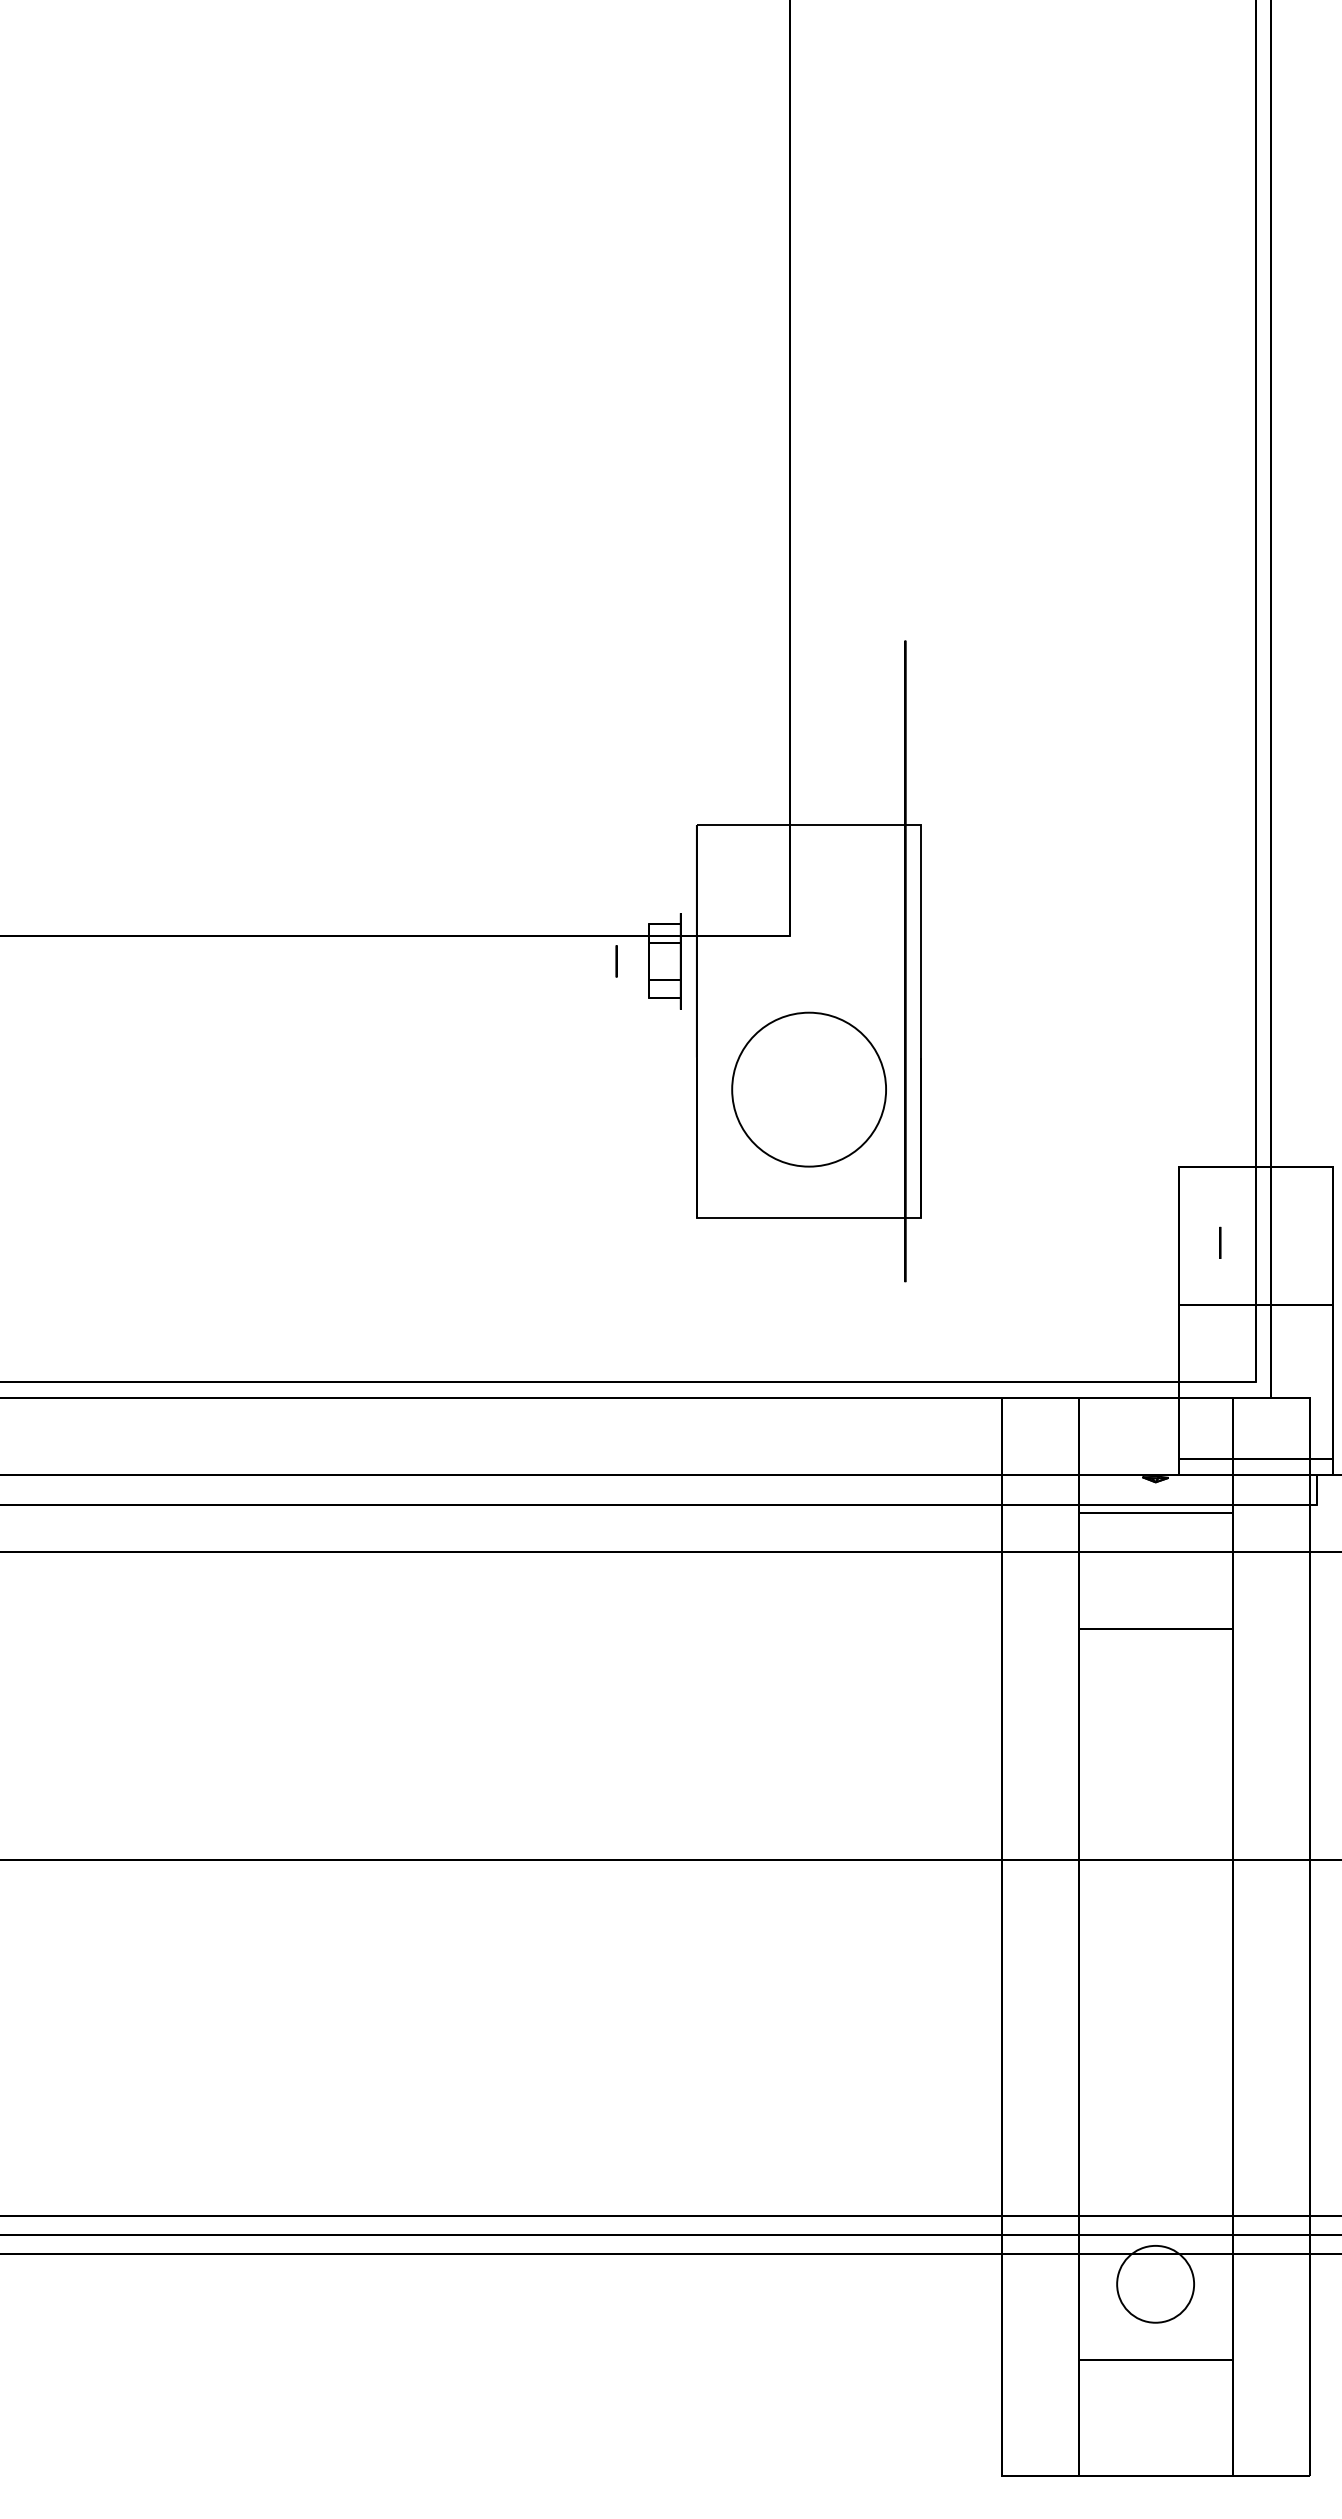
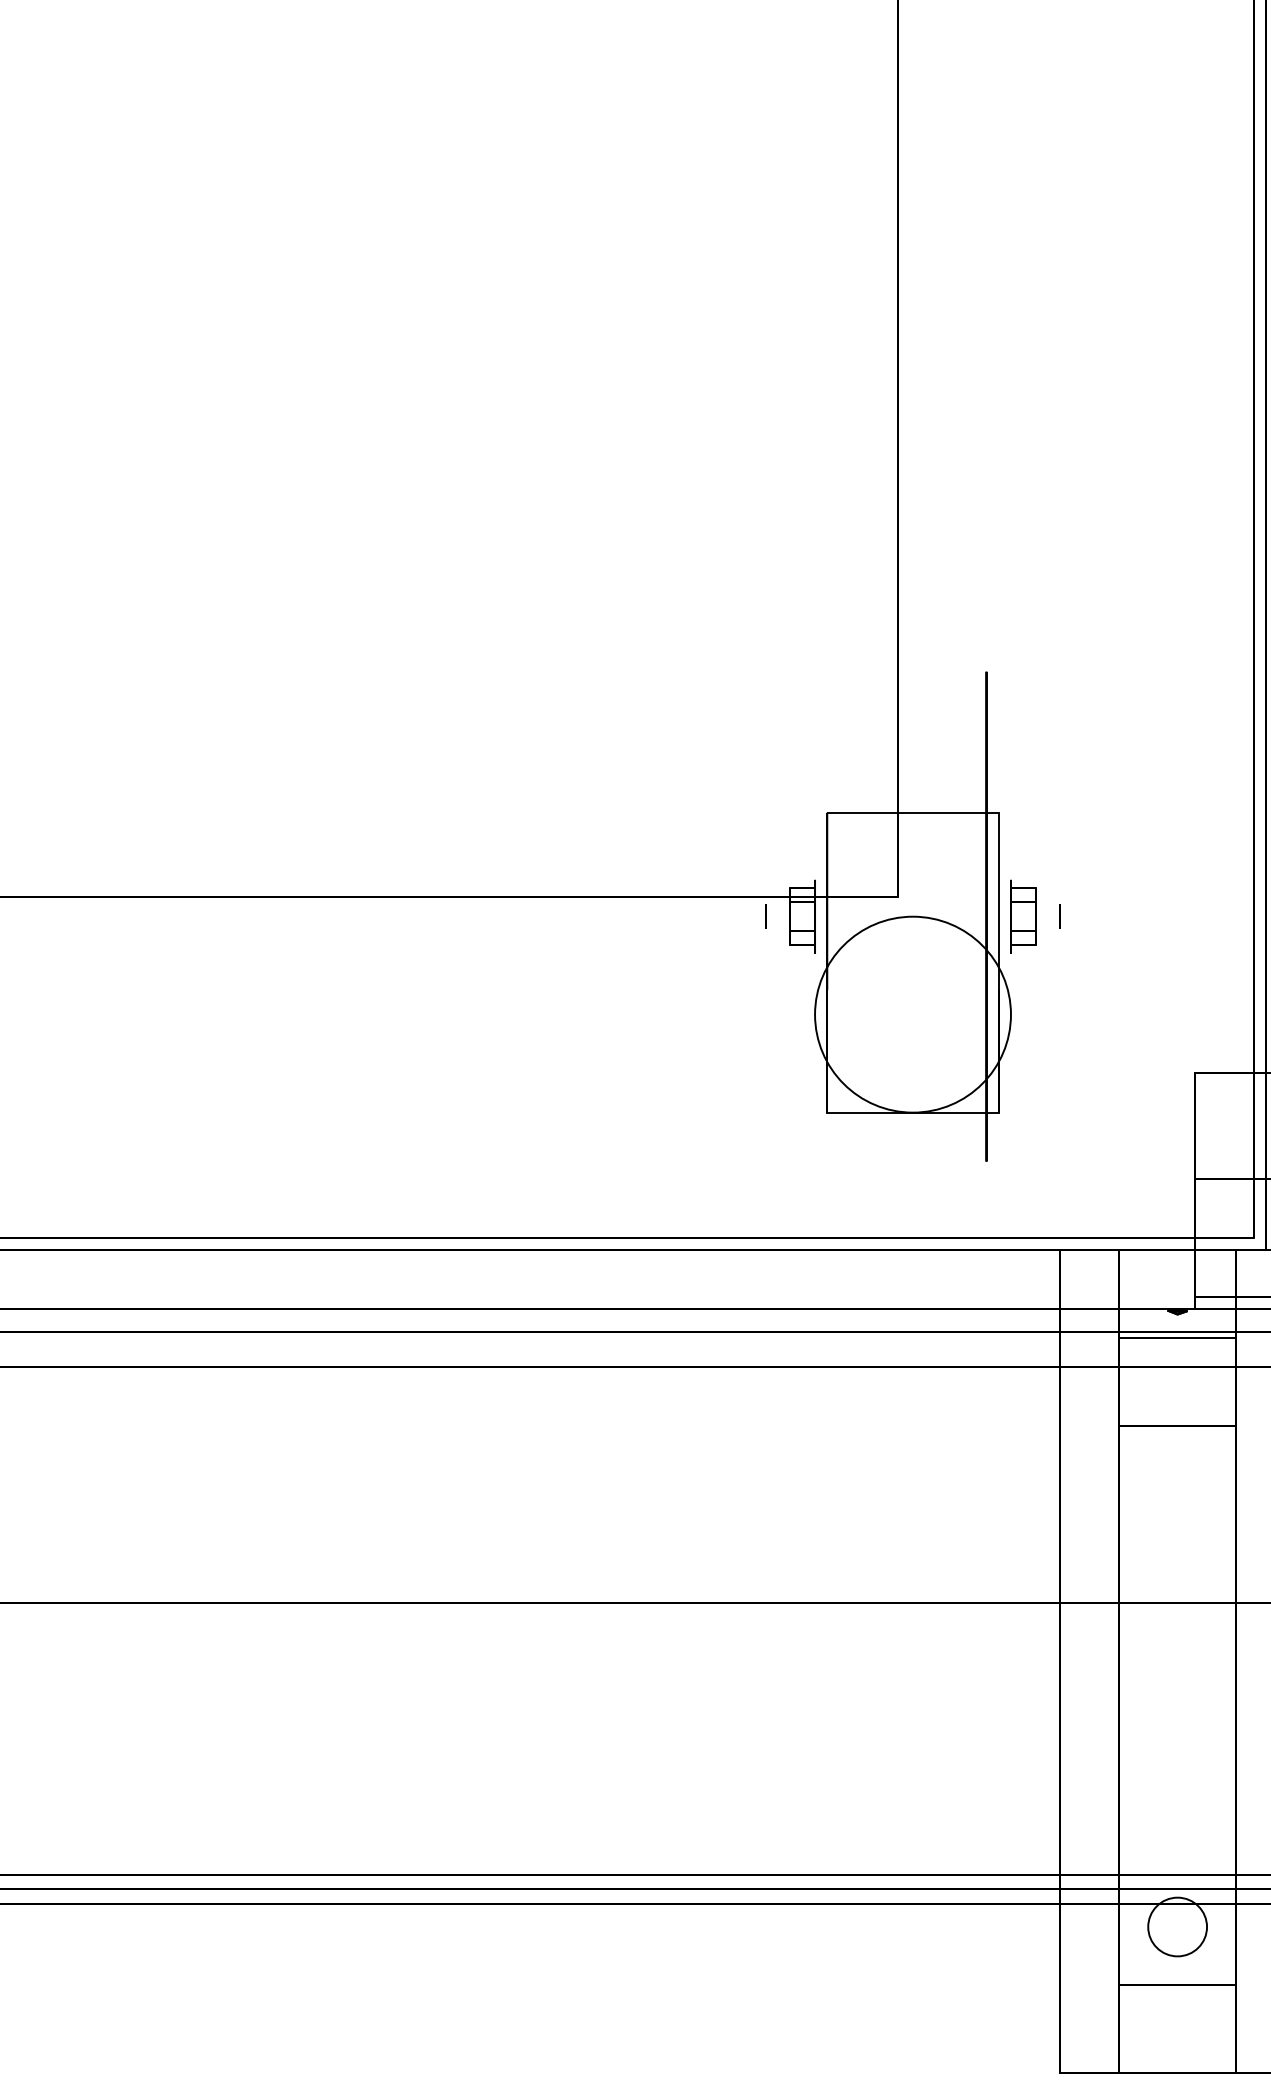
part: (953, 961) -> (1023, 916), added
circle: (808, 1089) -> (912, 1014), size x1.67
circle: (1219, 1242) -> (1059, 916), moved

